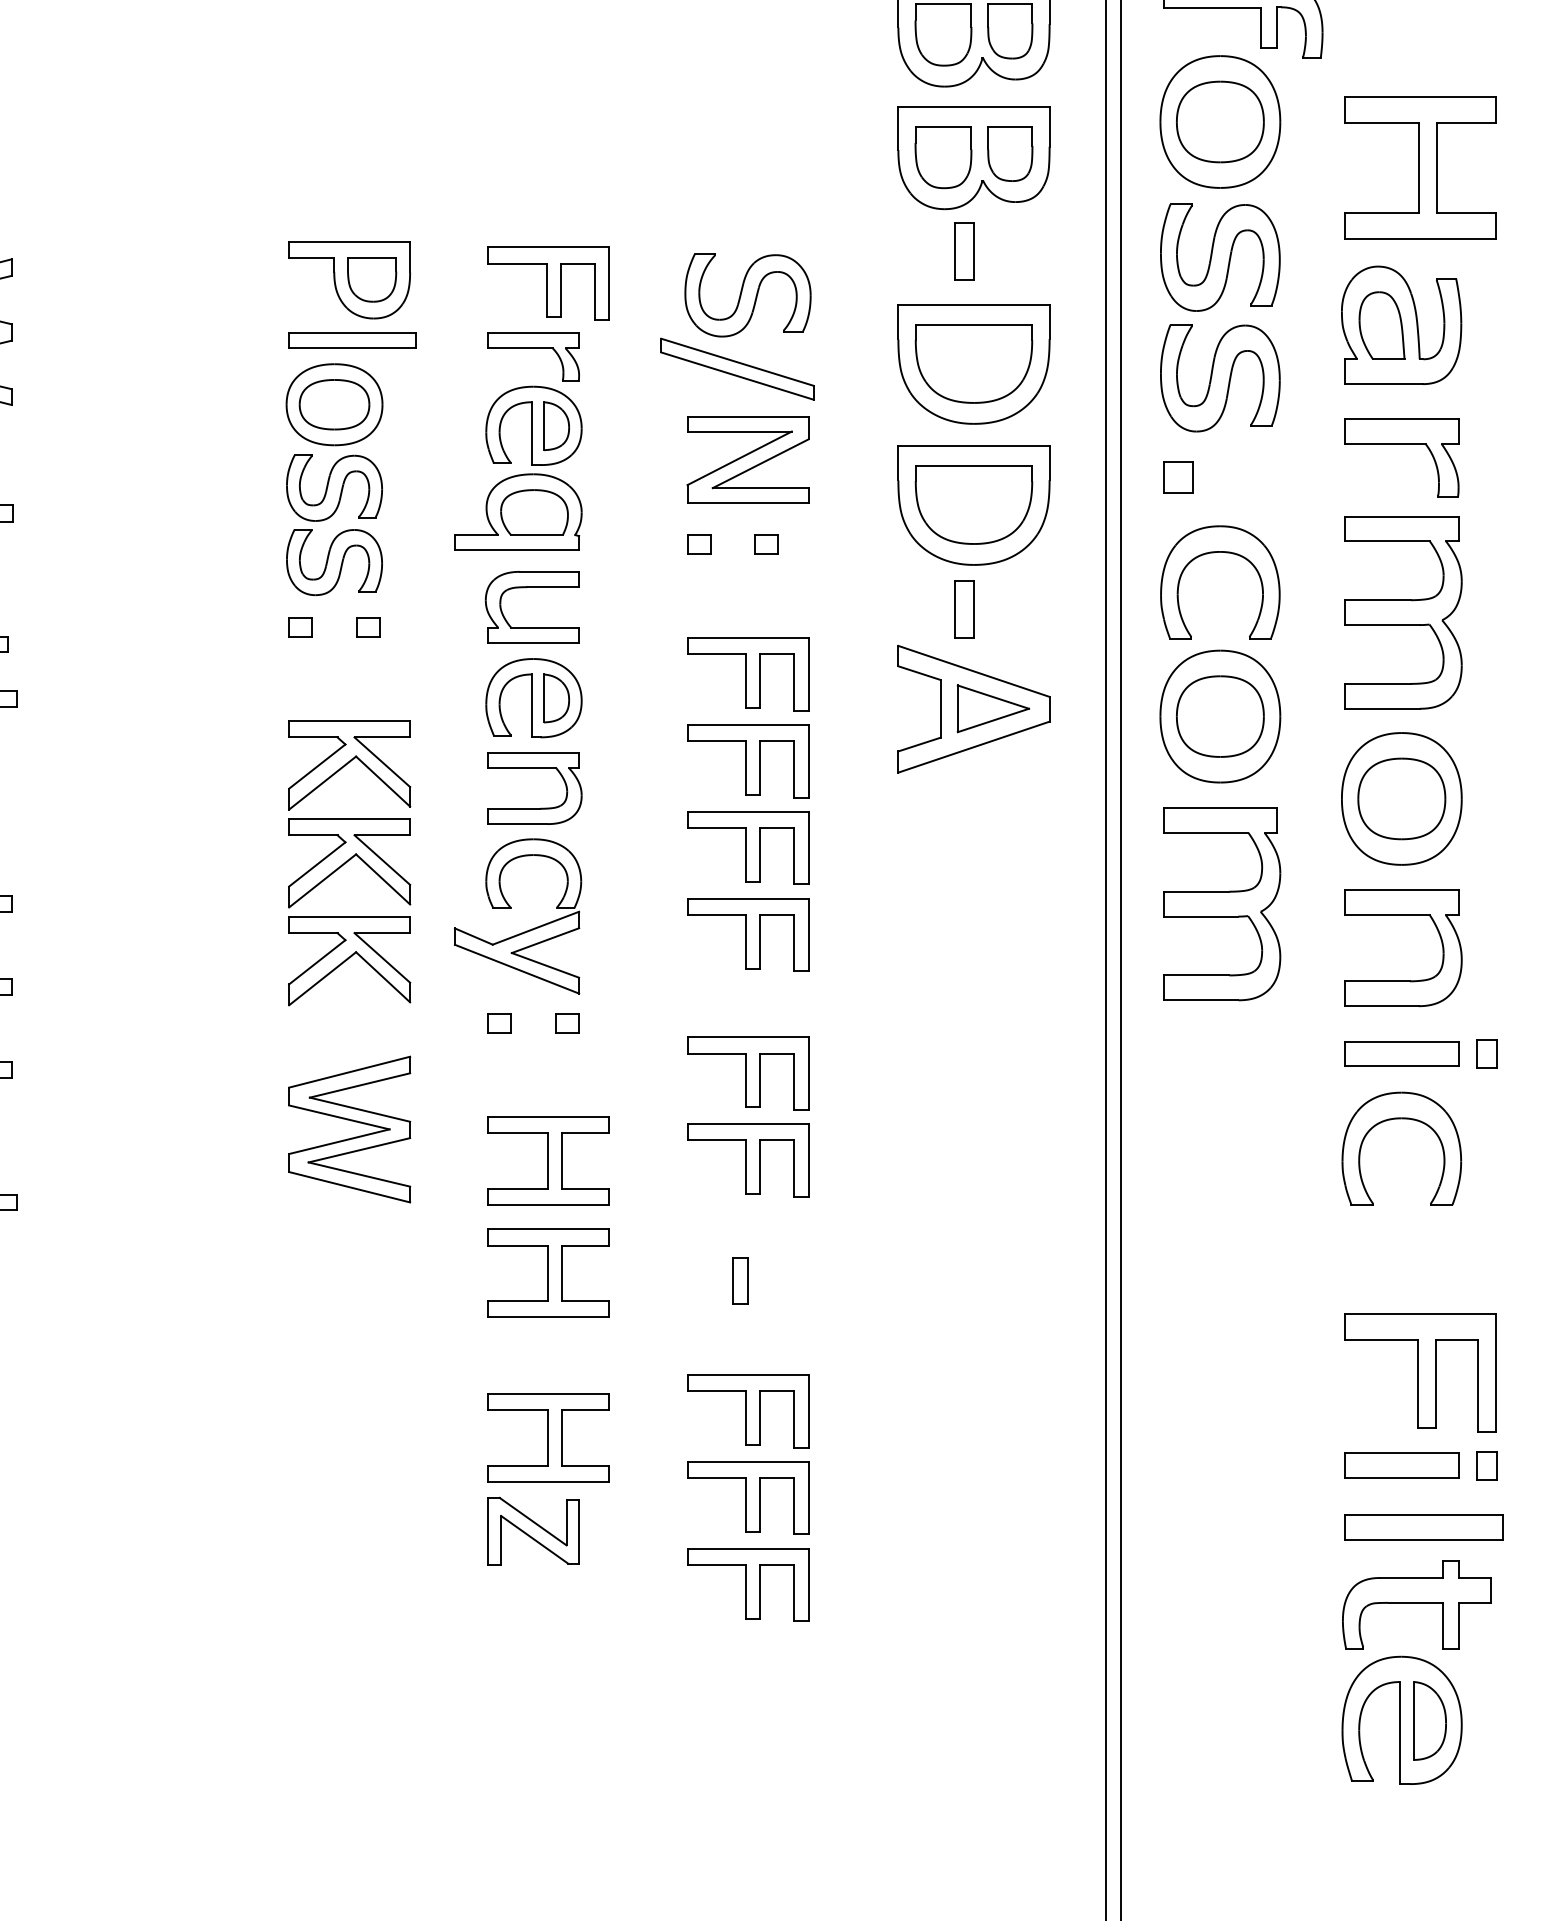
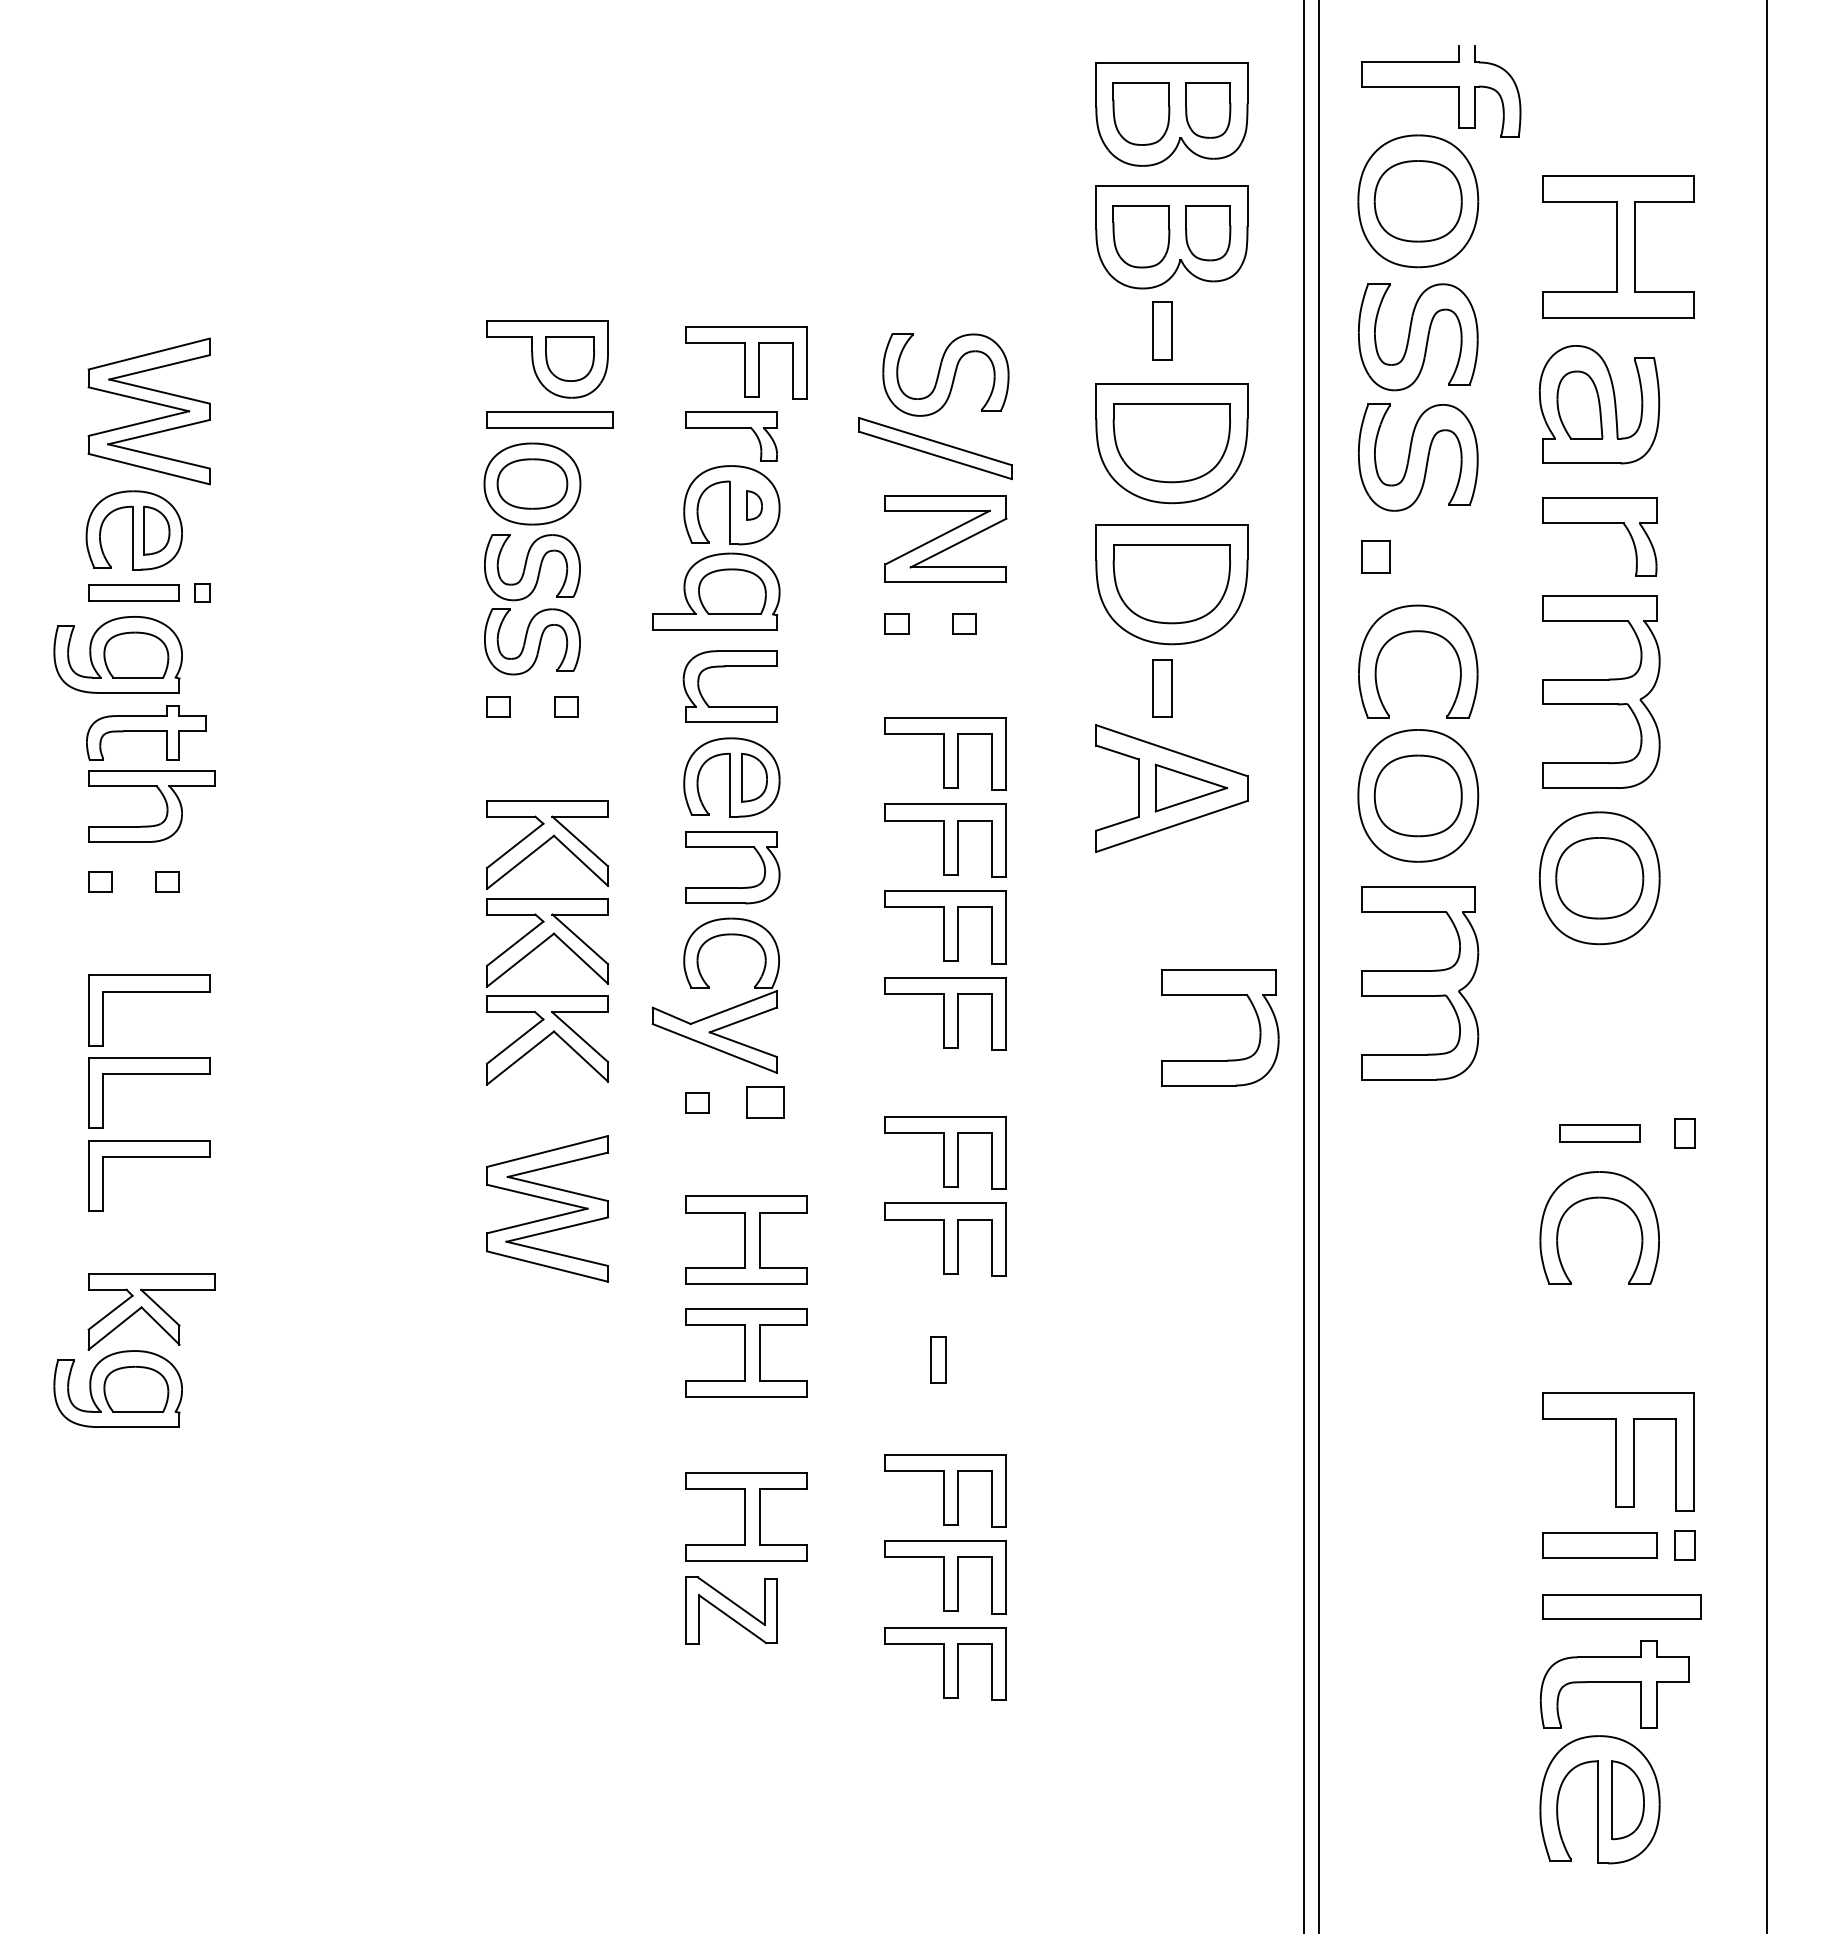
part: (556, 426) -> (754, 505), size x0.6
part: (1403, 916) -> (1220, 995), moved
part: (567, 1023) -> (765, 1102), size x1.6
part: (1401, 1054) -> (1599, 1133), size x0.7

